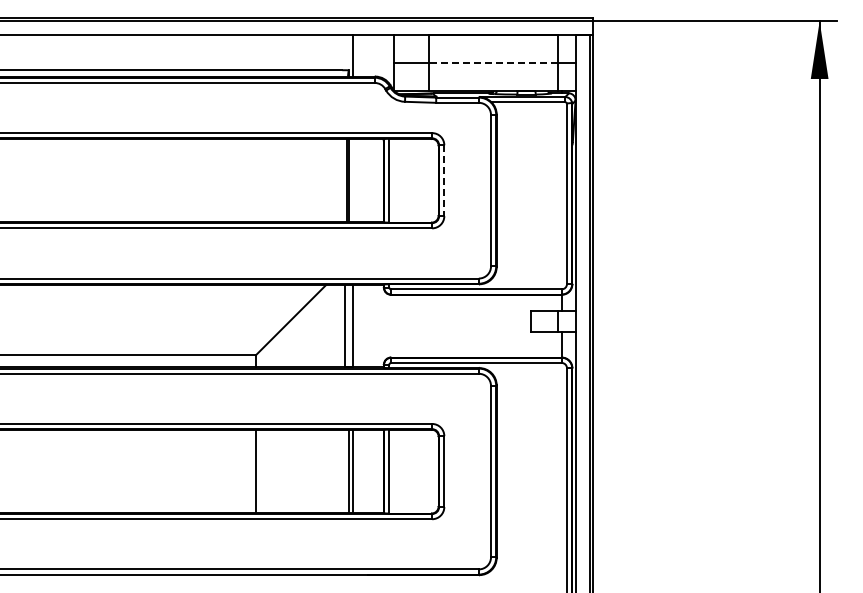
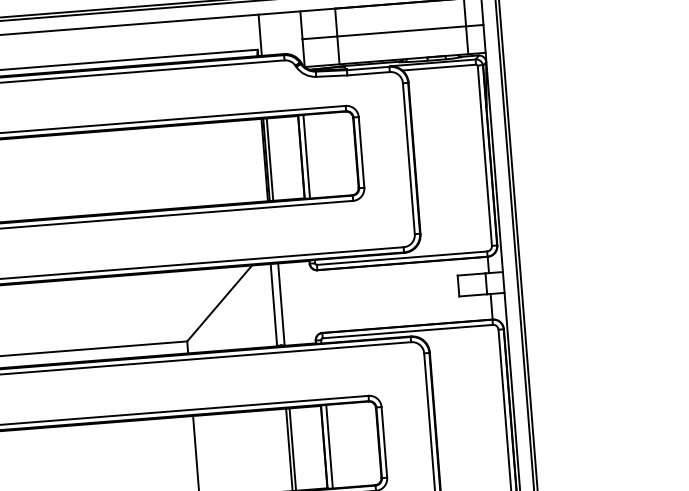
line: (493, 63) -> (401, 31), dashed -> solid
line: (352, 180) -> (269, 159), added
line: (444, 181) -> (361, 153), dashed -> solid

